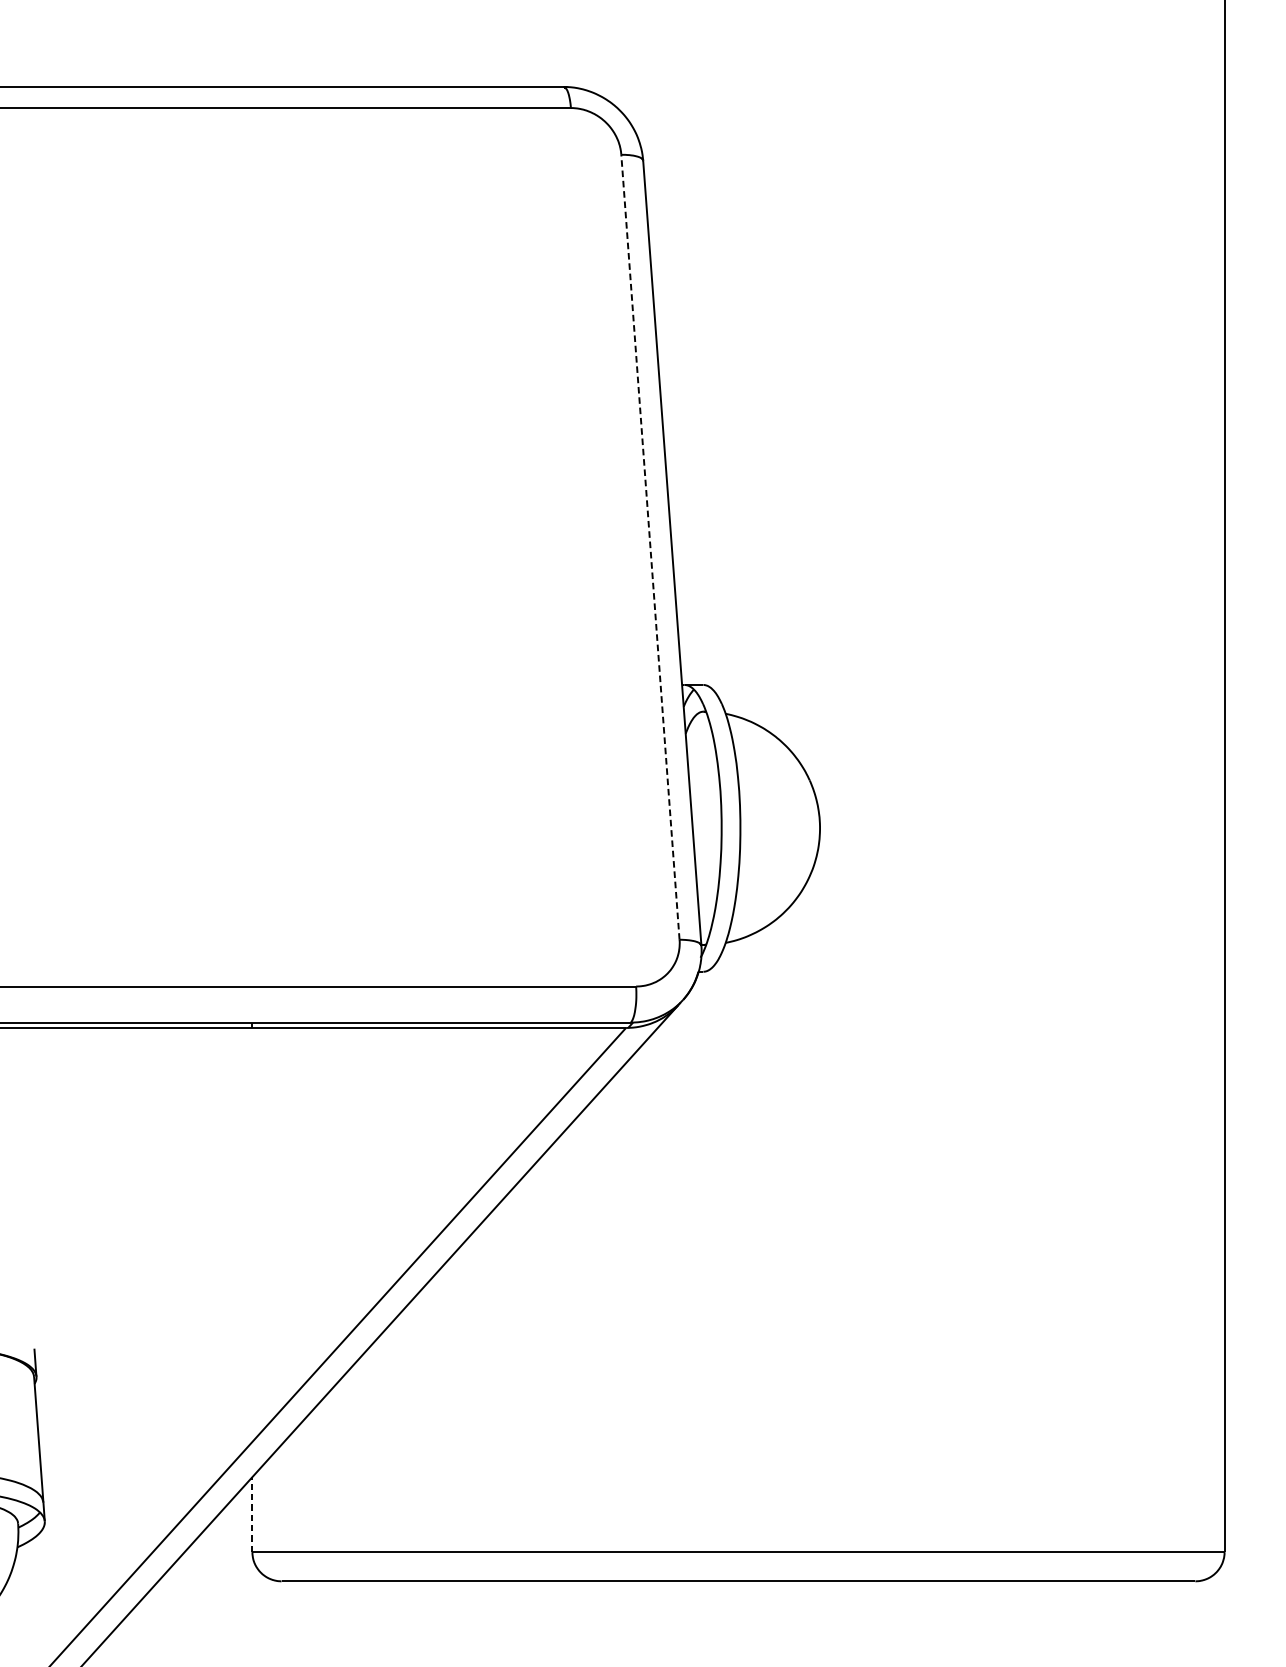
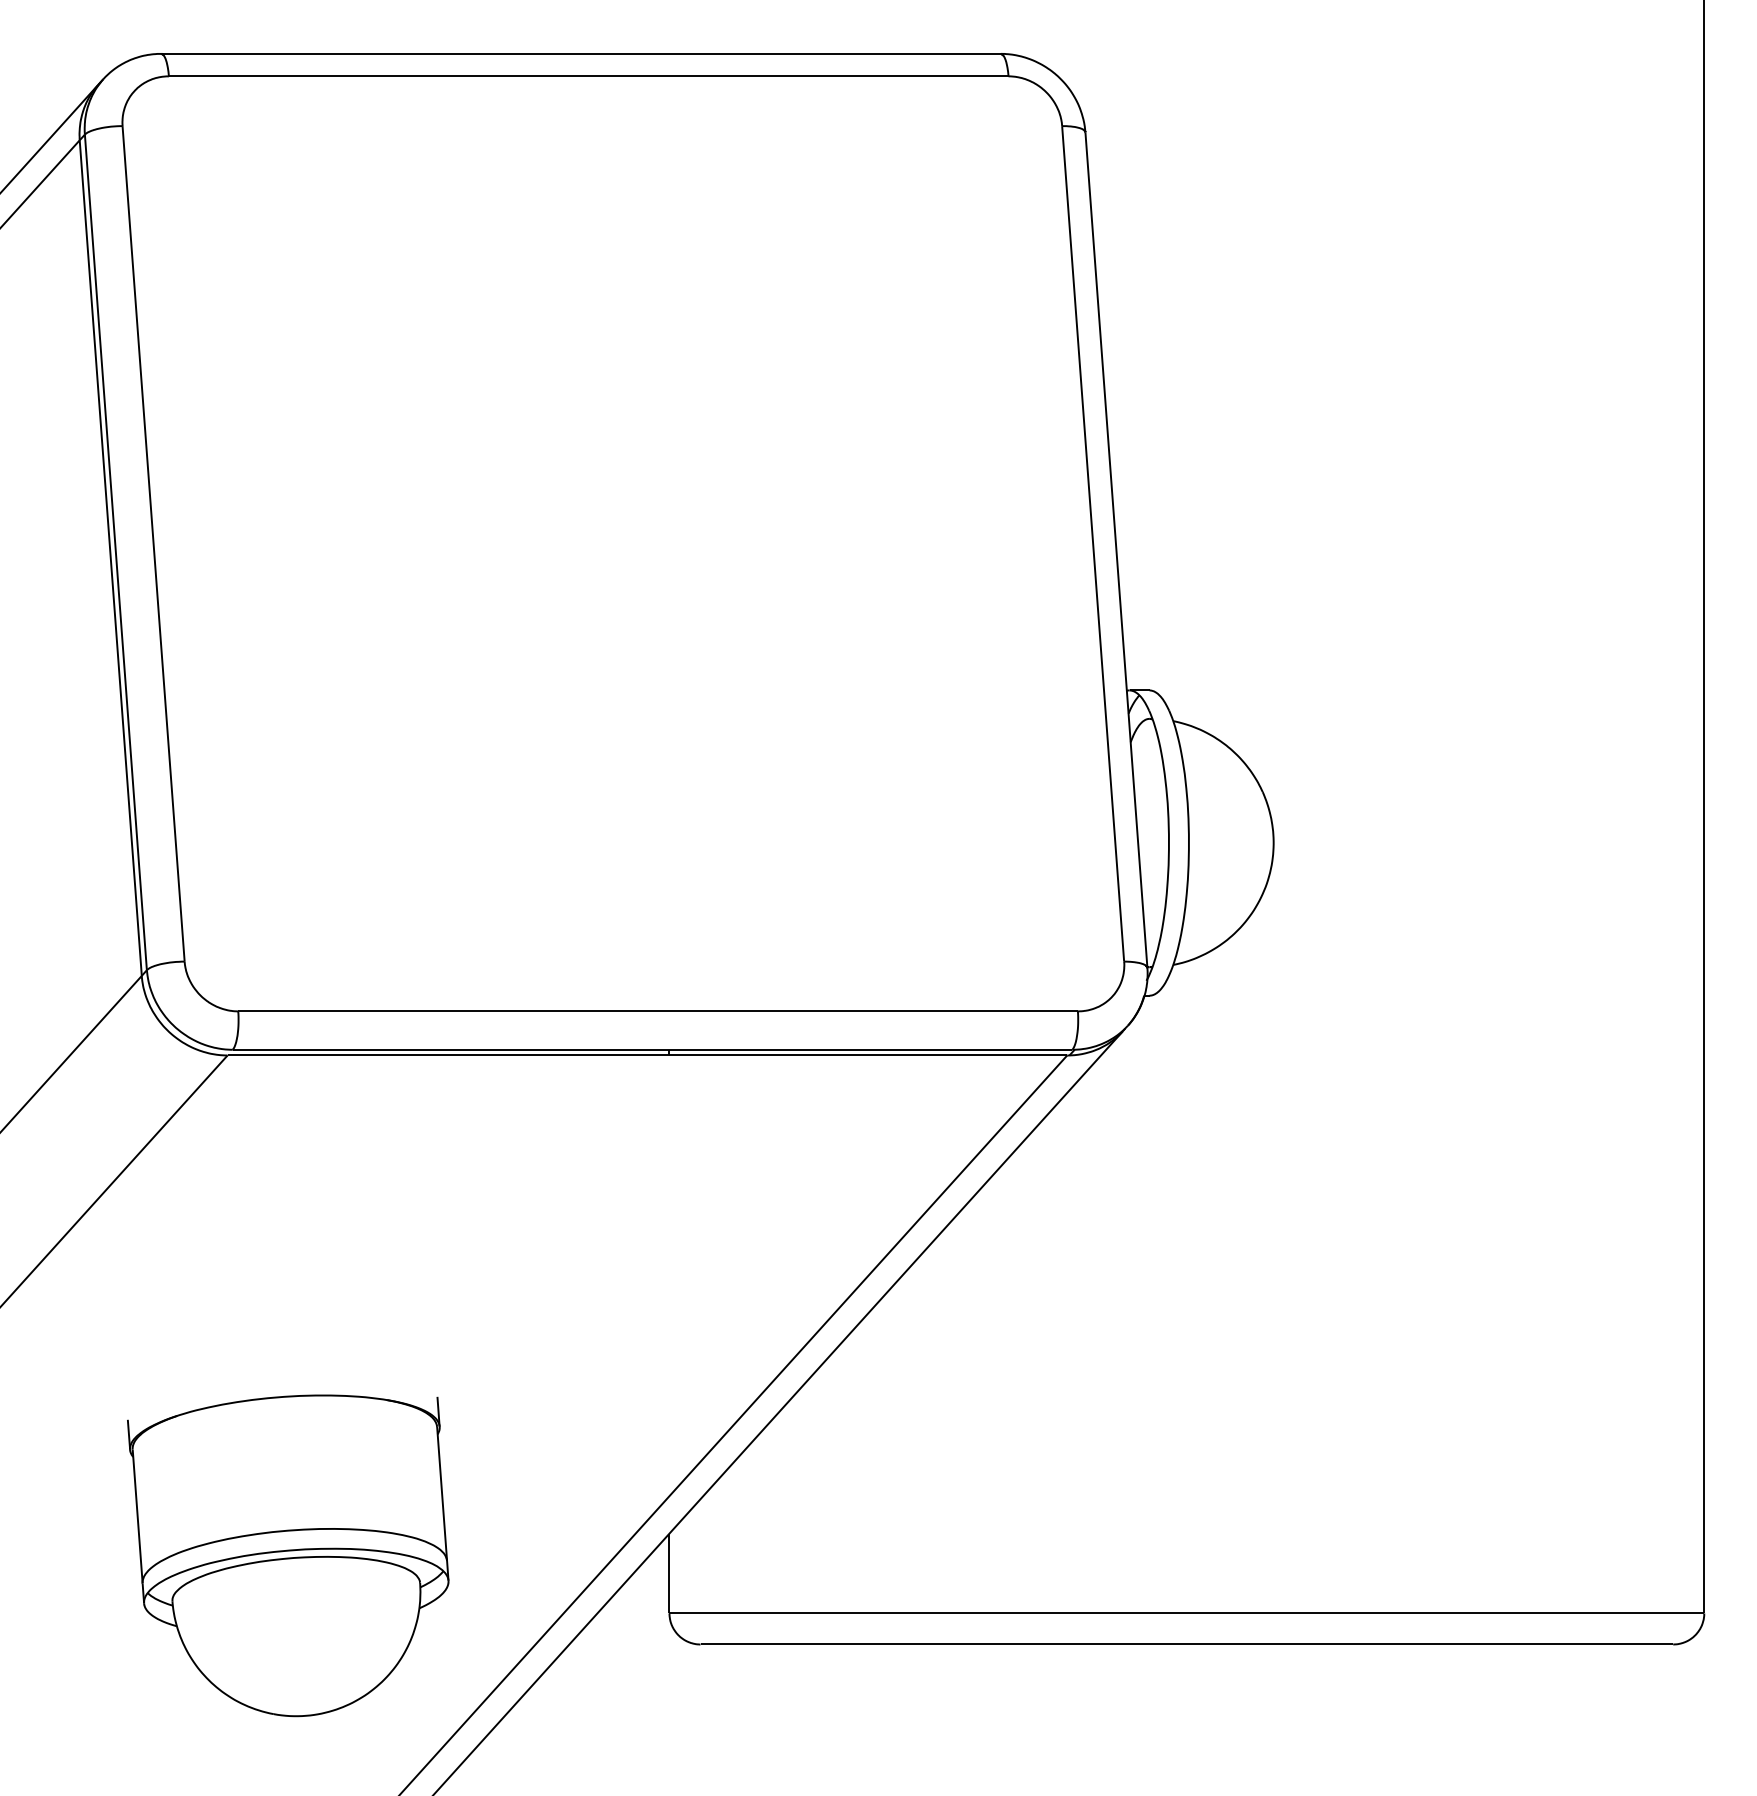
line: (650, 546) -> (1093, 543), dashed -> solid
line: (252, 1514) -> (669, 1573), dashed -> solid

